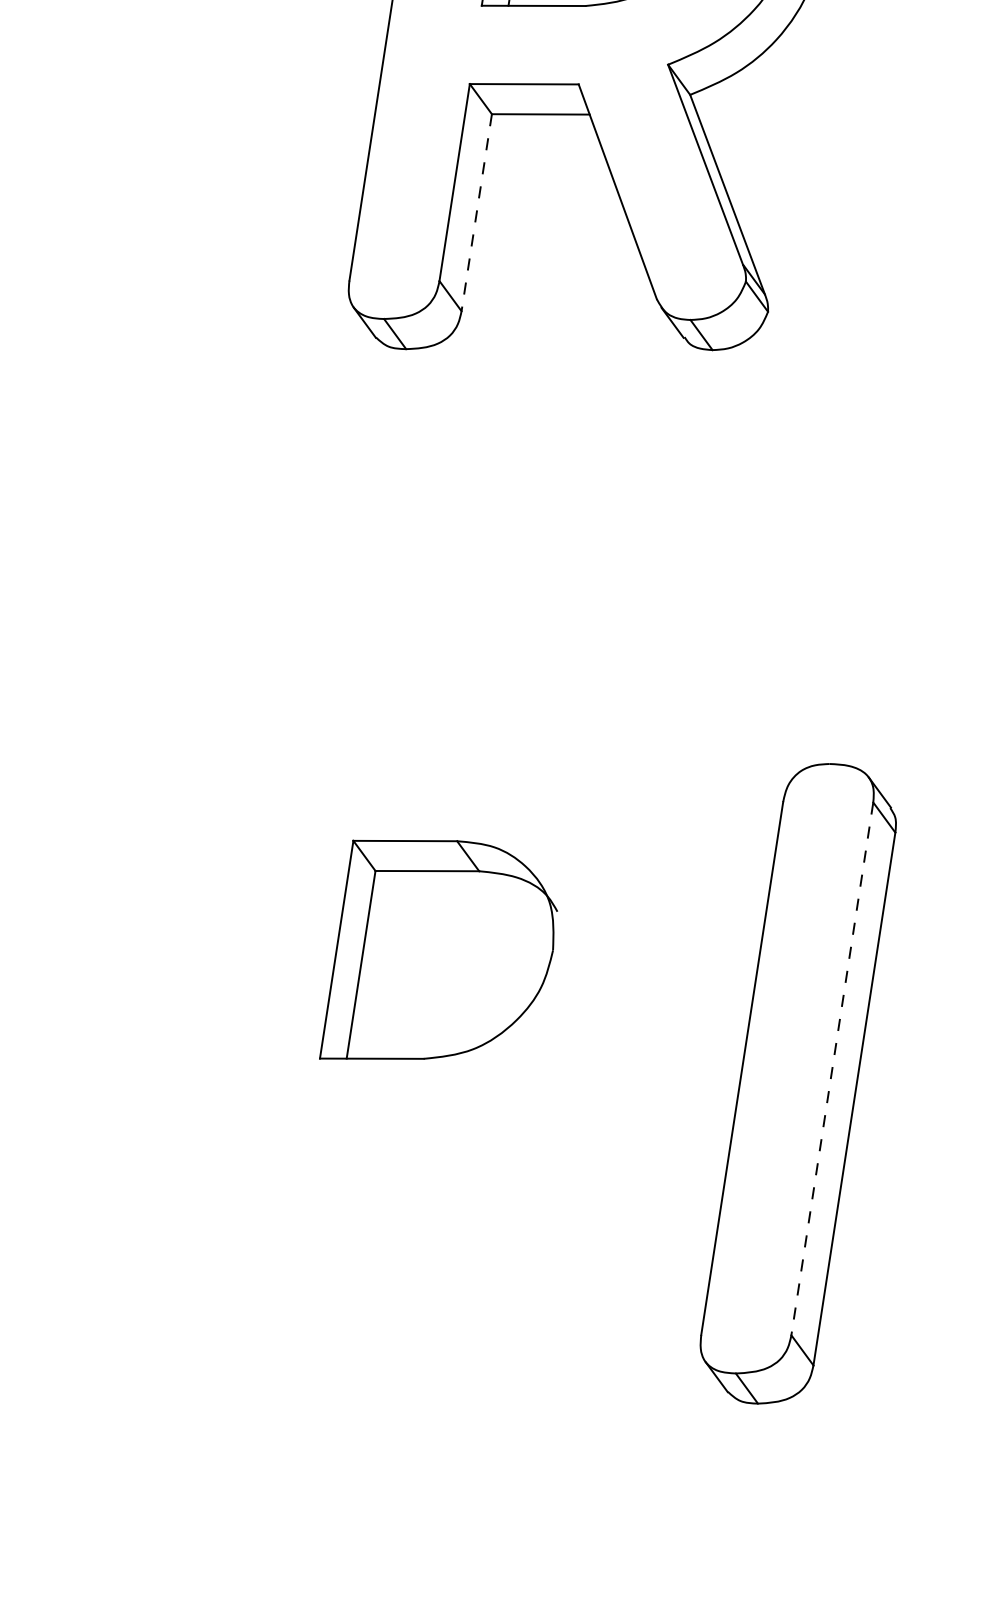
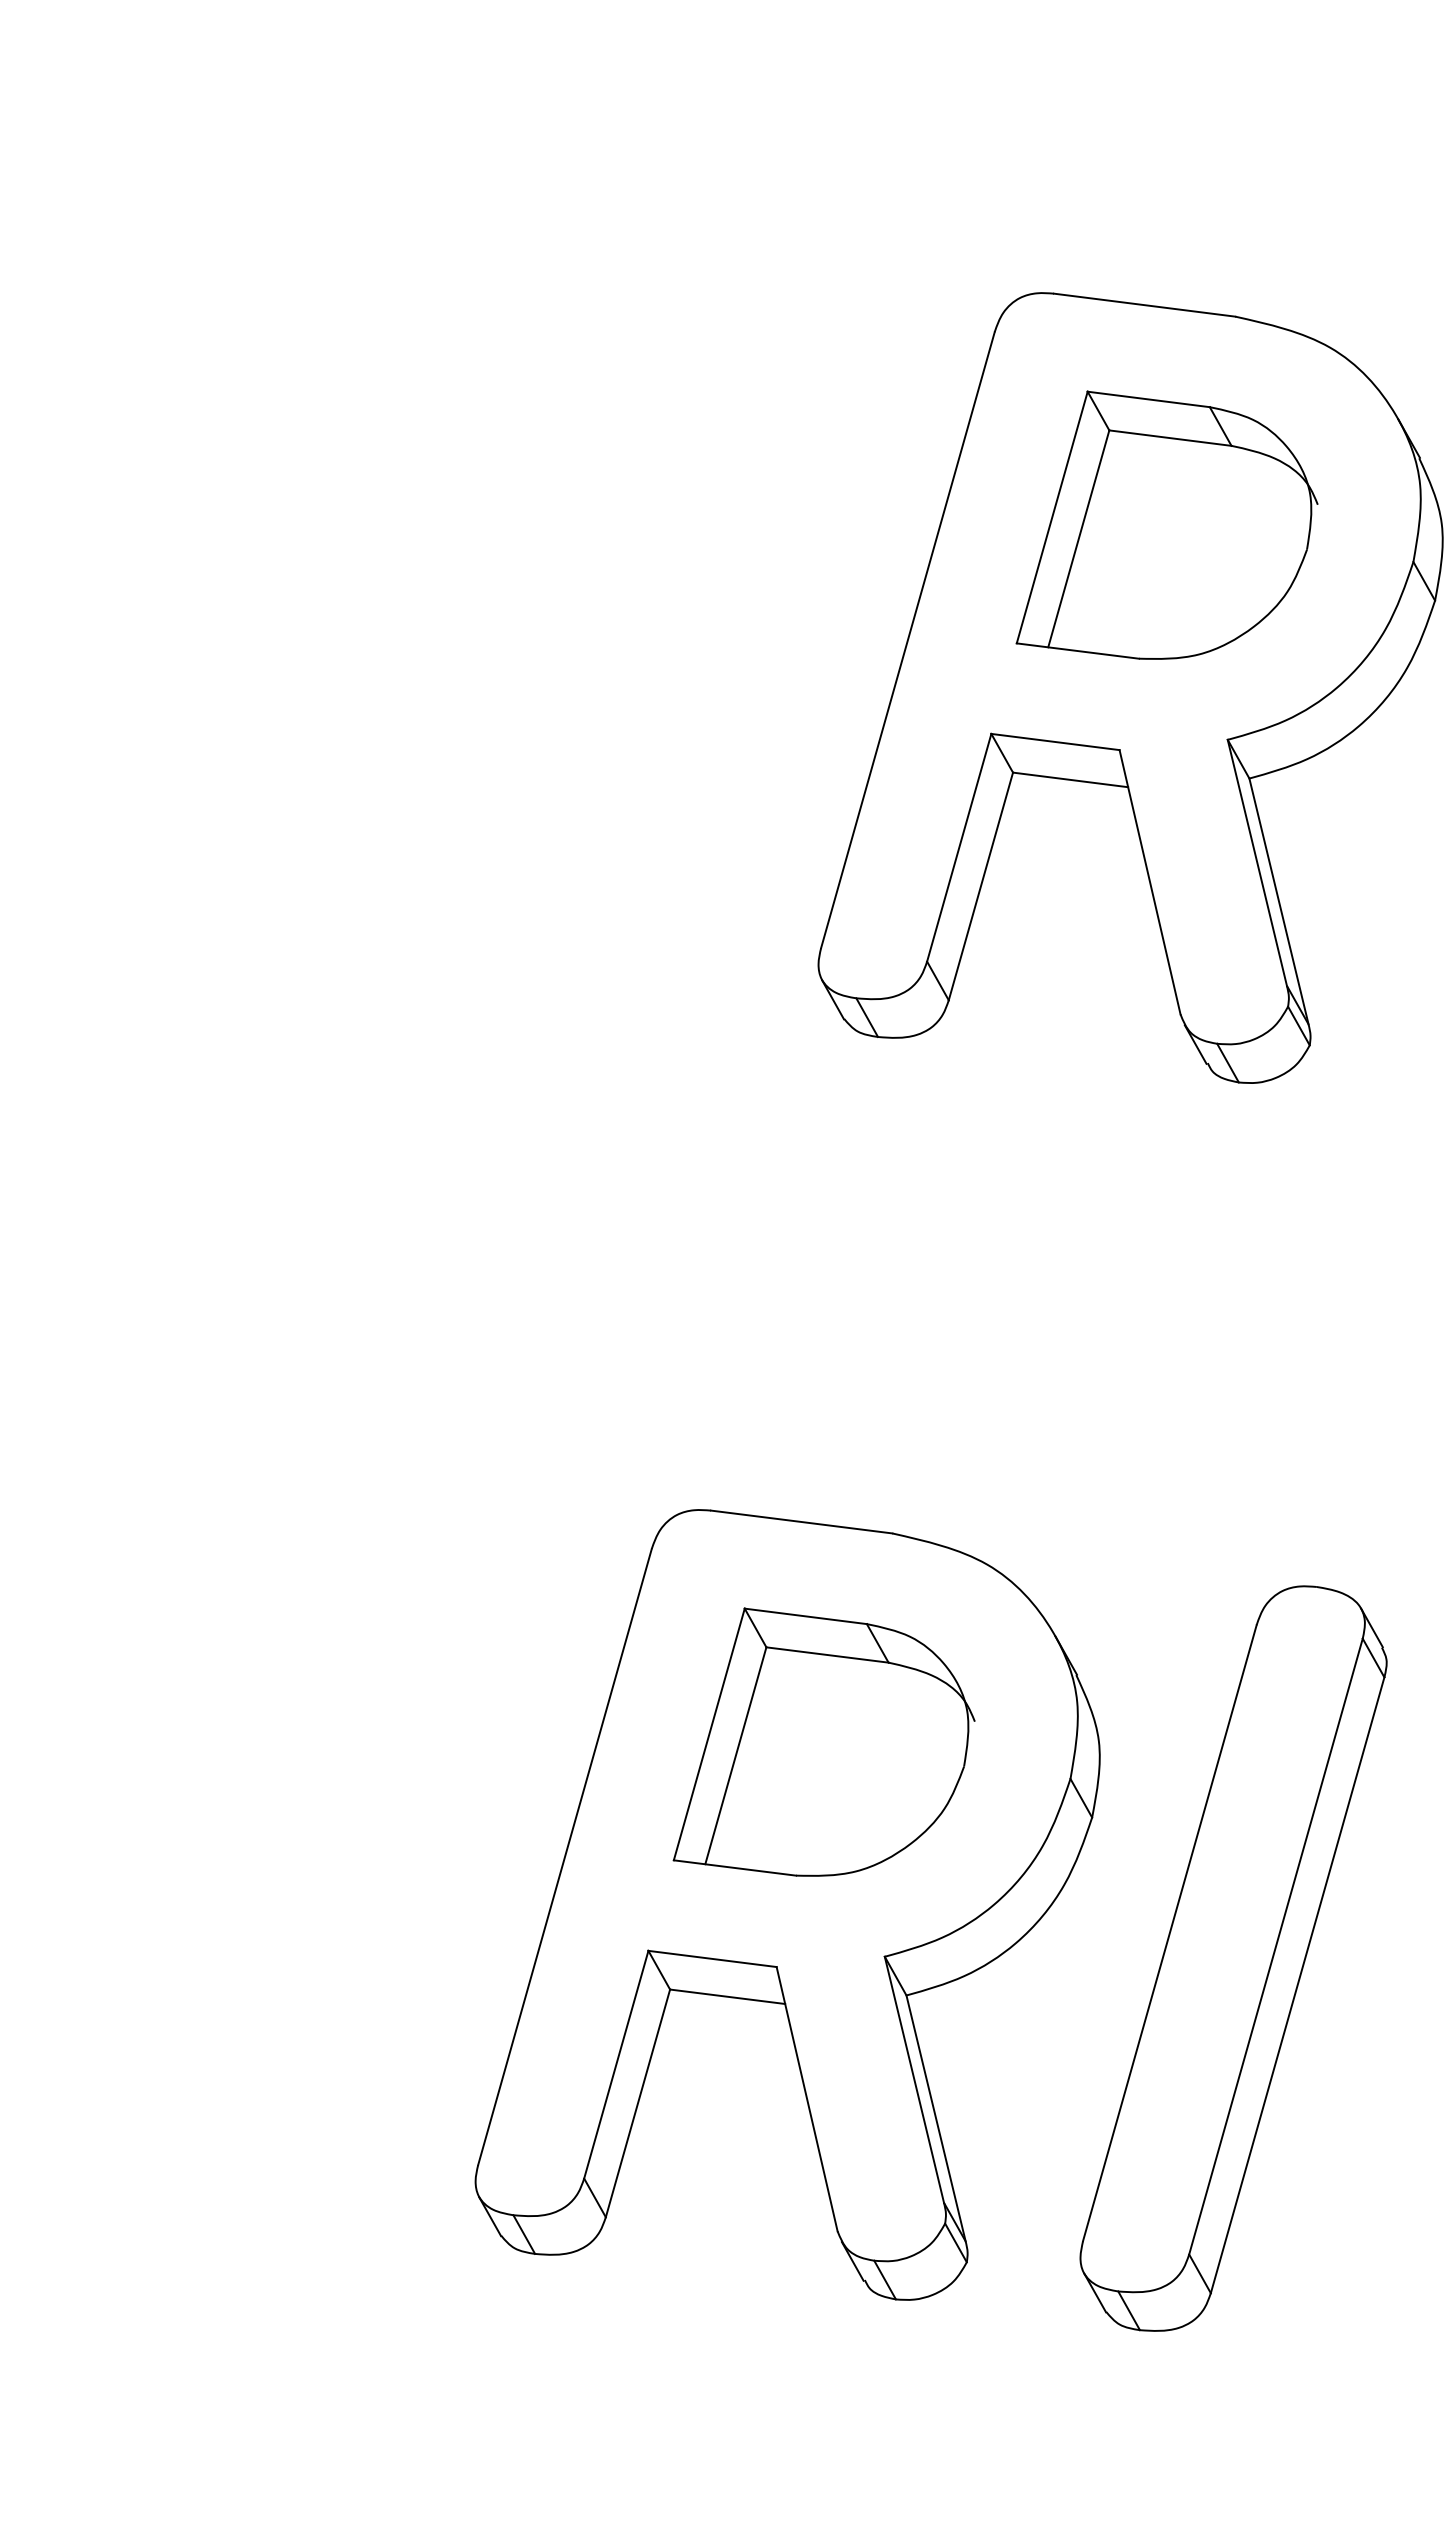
line: (476, 212) -> (980, 886), dashed -> solid
line: (831, 1068) -> (1275, 1946), dashed -> solid
part: (419, 1083) -> (787, 1904), added

